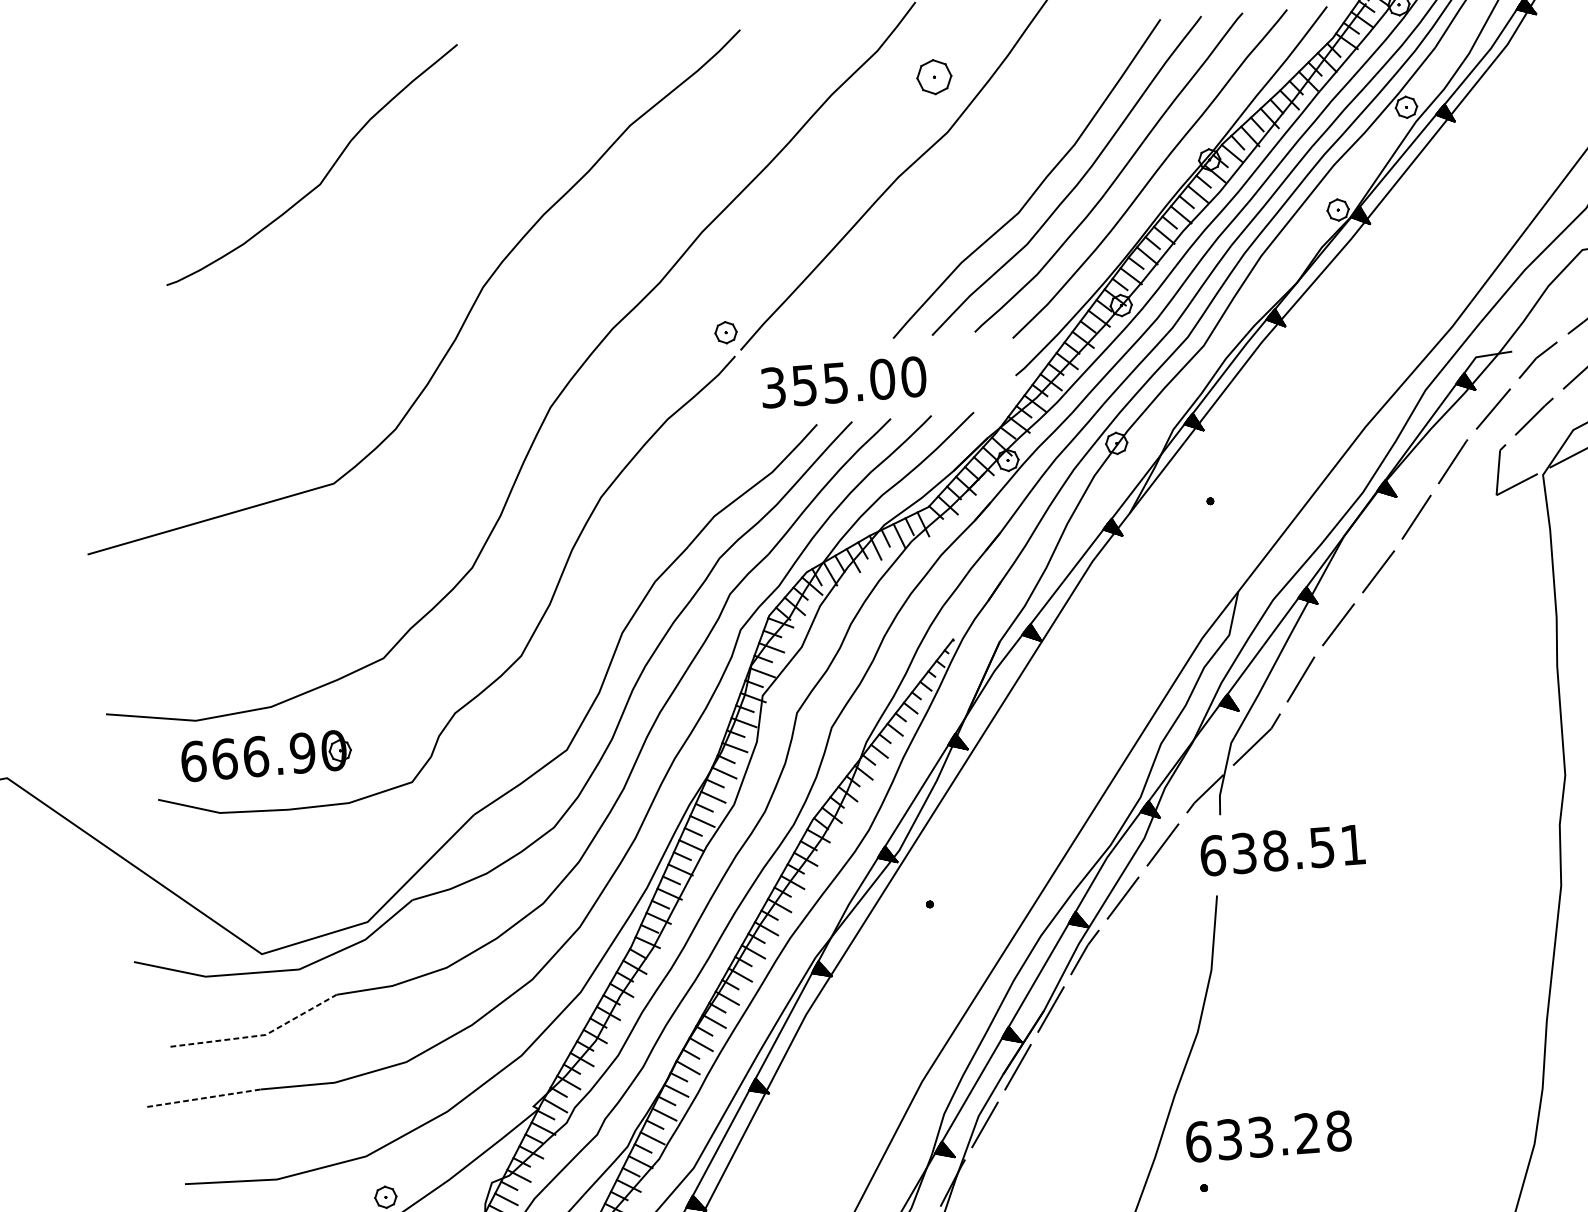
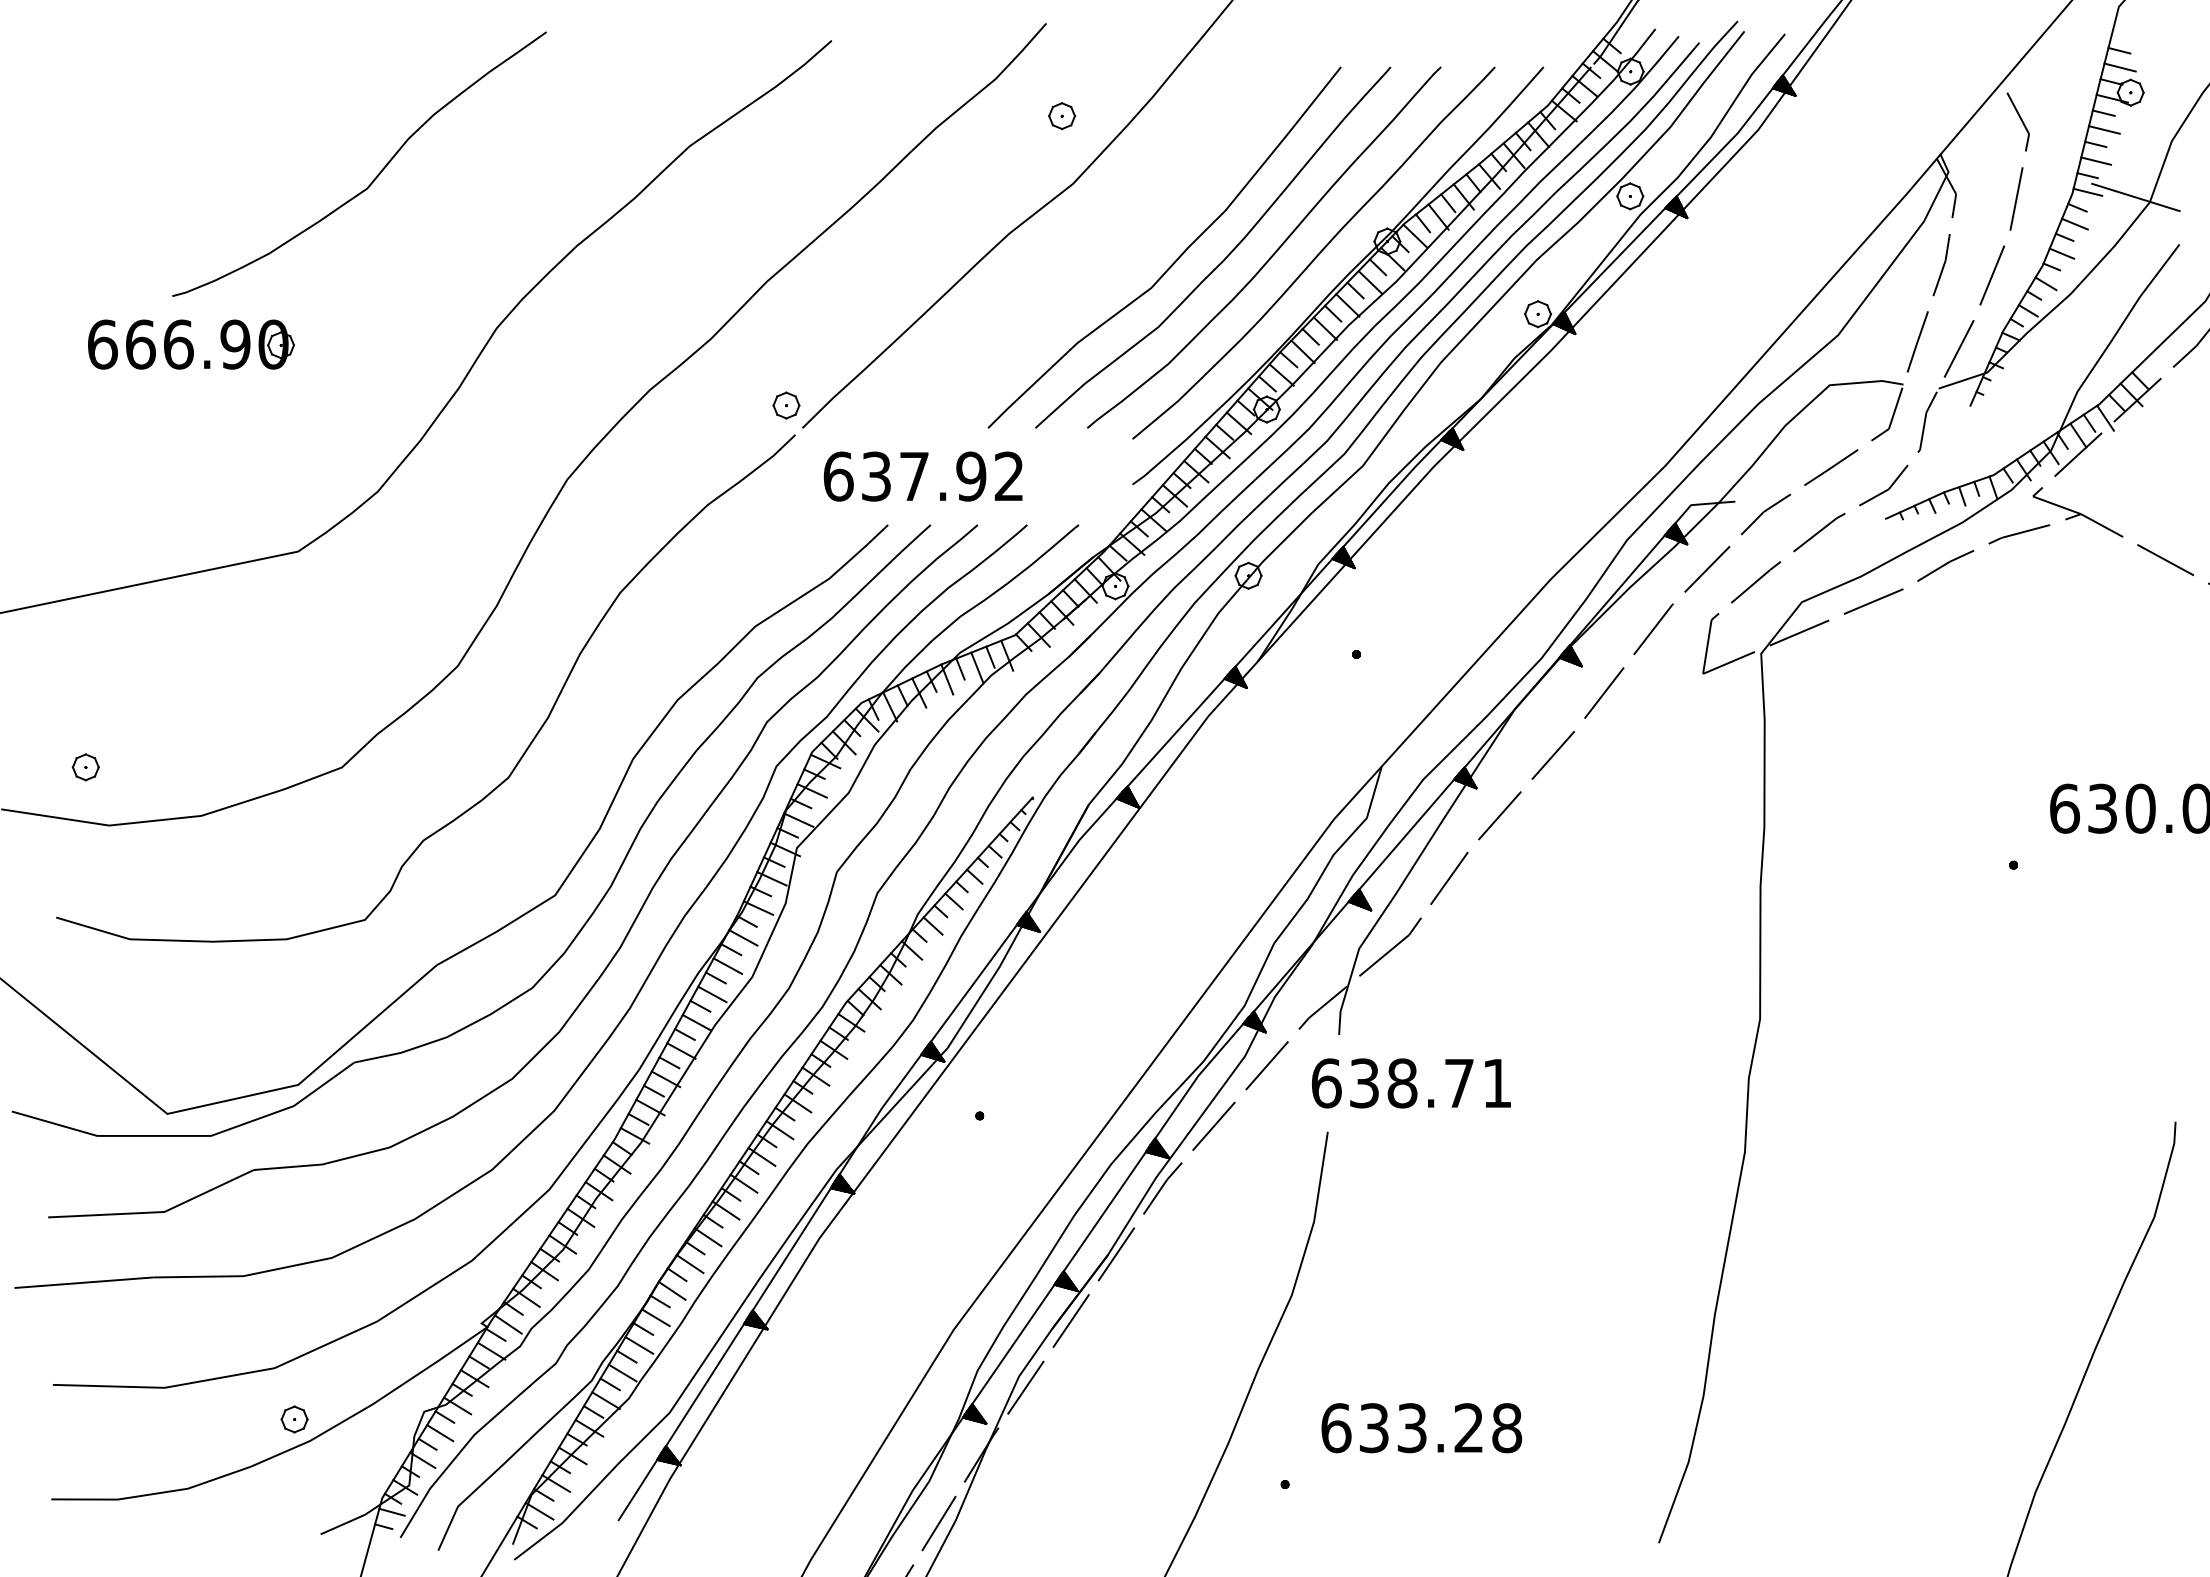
part: (933, 77) -> (1061, 116), size x0.62
curve: (326, 173) -> (376, 175), moved
text: (843, 382) -> (923, 476), 355.00 -> 637.92
part: (172, 674) -> (85, 767), added
part: (266, 755) -> (191, 344), moved
text: (1322, 847) -> (1459, 1083), 638.51 -> 638.71
line: (259, 1035) -> (156, 1212), dashed -> solid
line: (203, 1098) -> (83, 1282), dashed -> solid
text: (1268, 1136) -> (1421, 1428), moved

